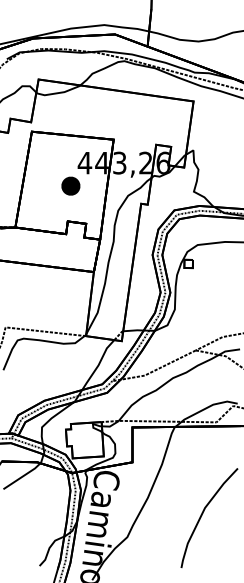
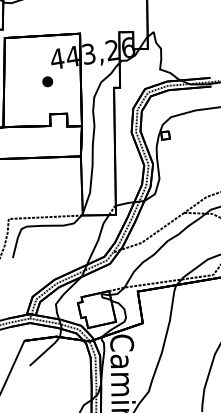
part: (70, 185) -> (47, 81), size x0.62

